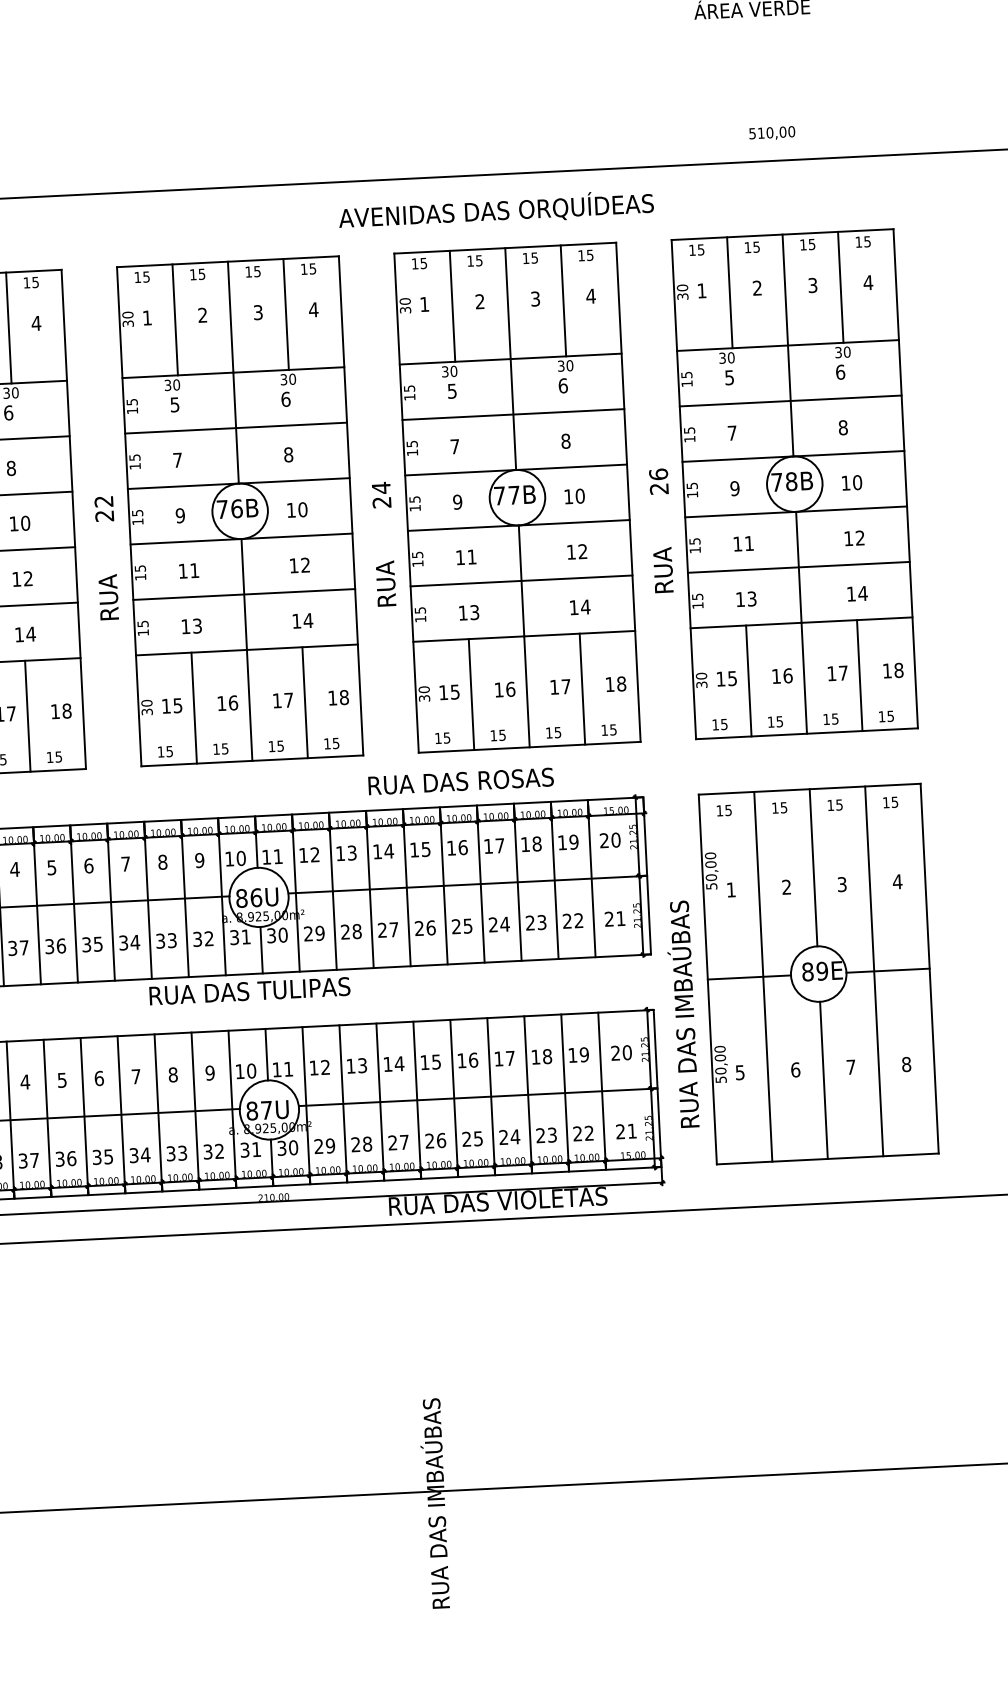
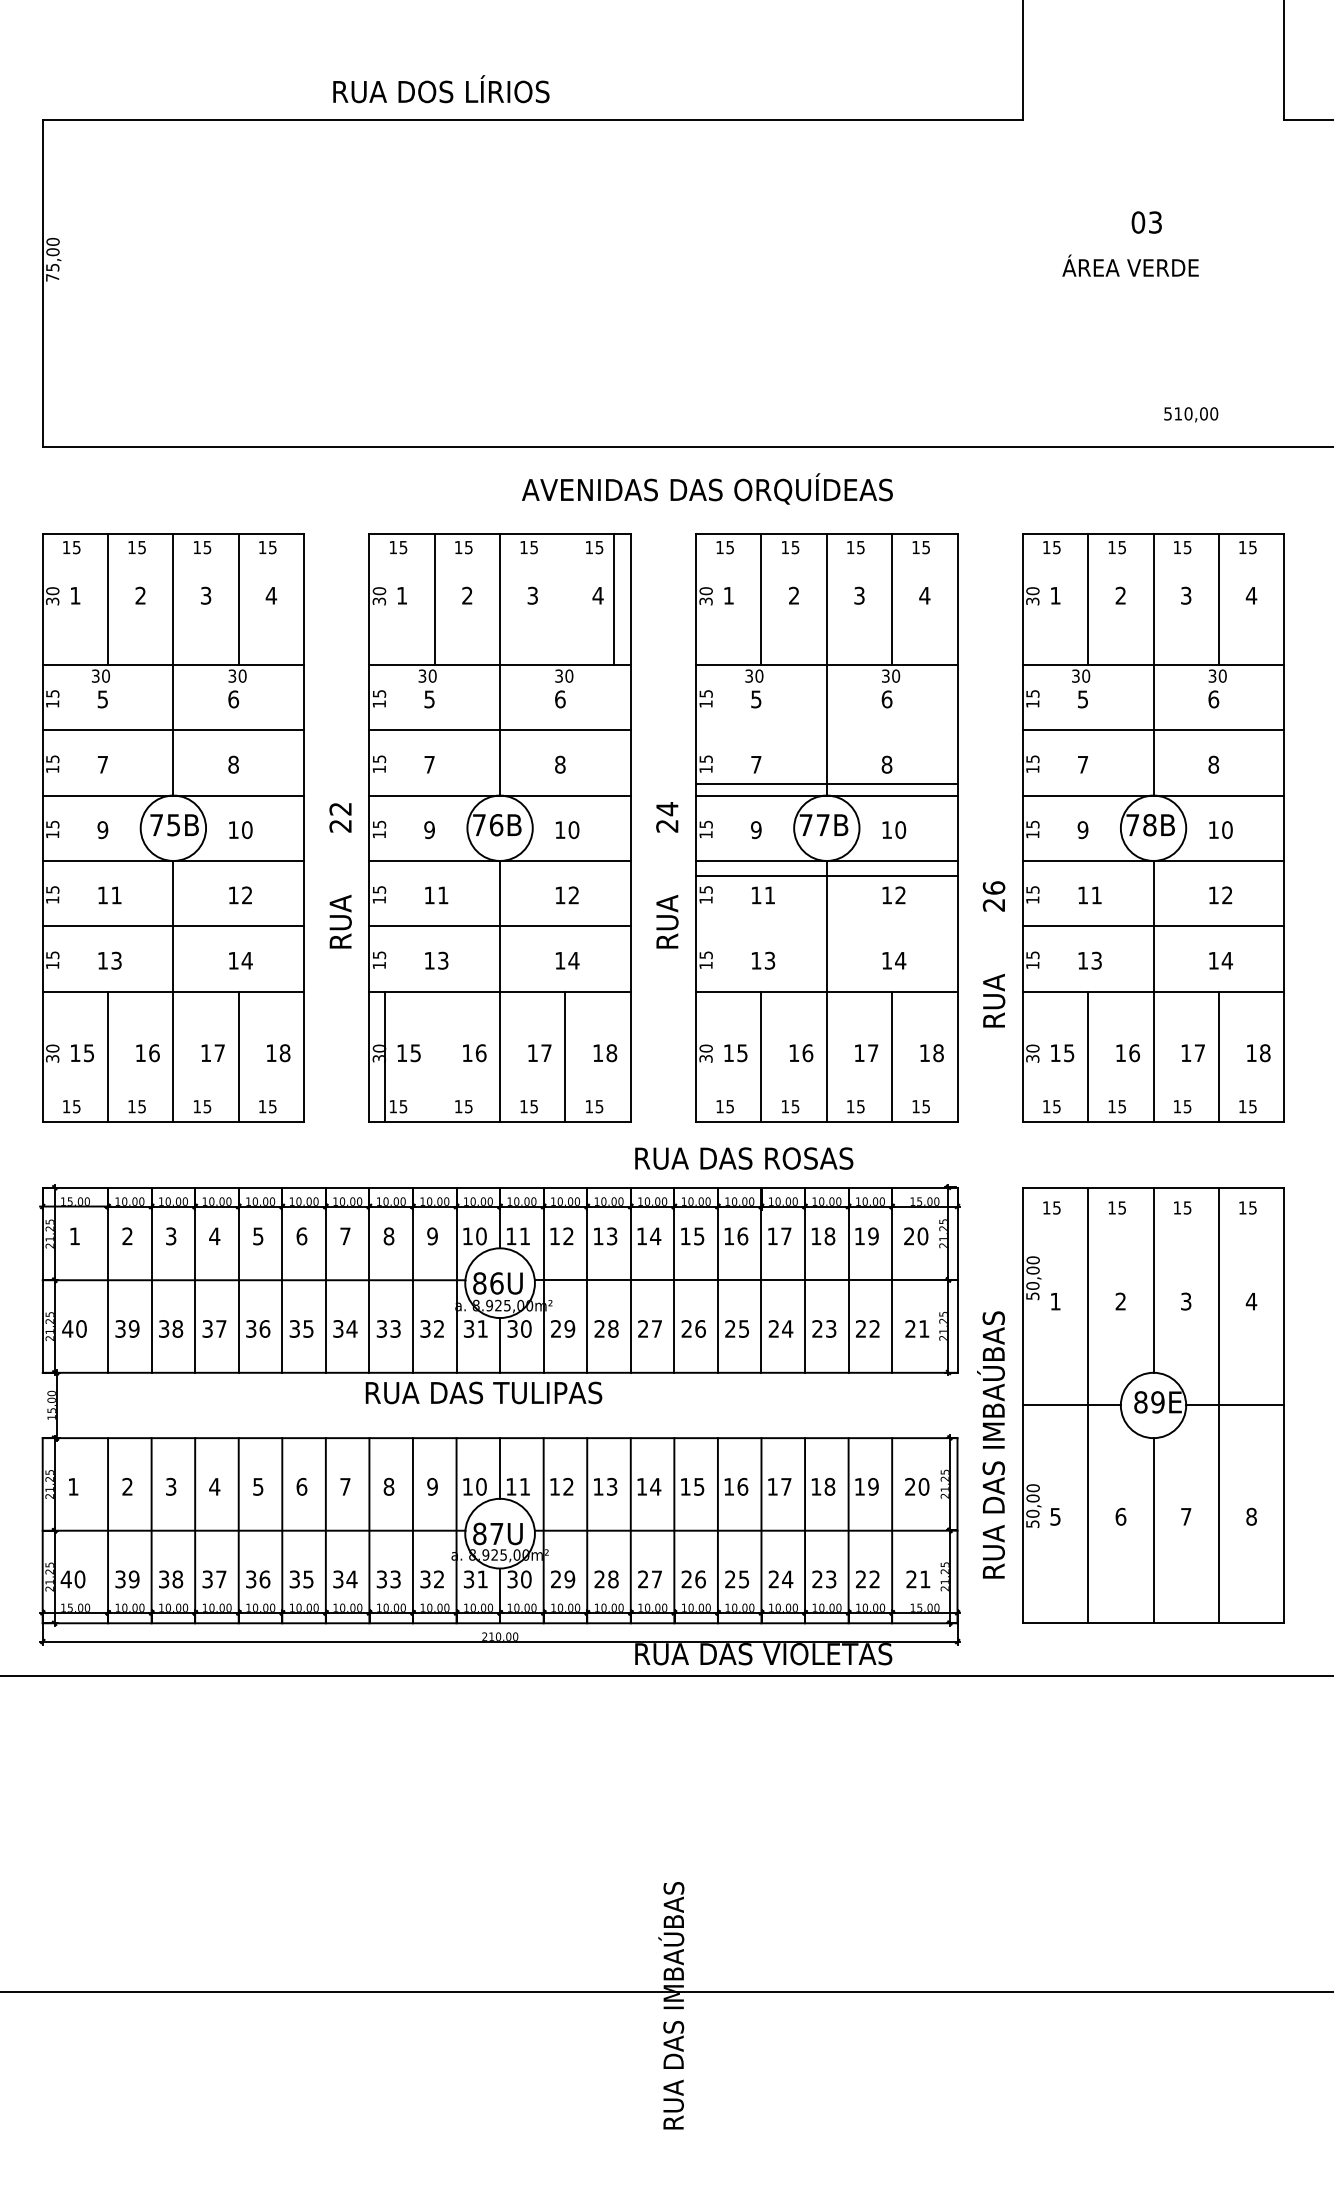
text: (772, 133) -> (1191, 414), moved
text: (496, 209) -> (707, 488), moved
line: (286, 314) -> (614, 599), moved
line: (513, 414) -> (826, 784), moved
text: (660, 530) -> (993, 954), moved
line: (521, 581) -> (826, 876), moved
line: (193, 707) -> (384, 1056), moved

